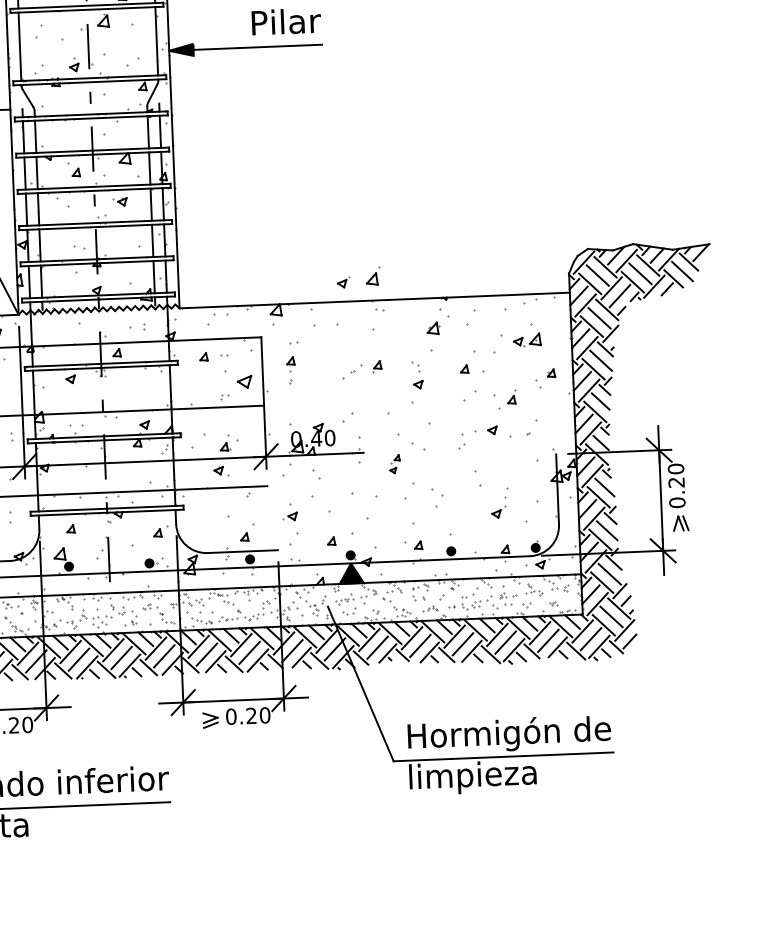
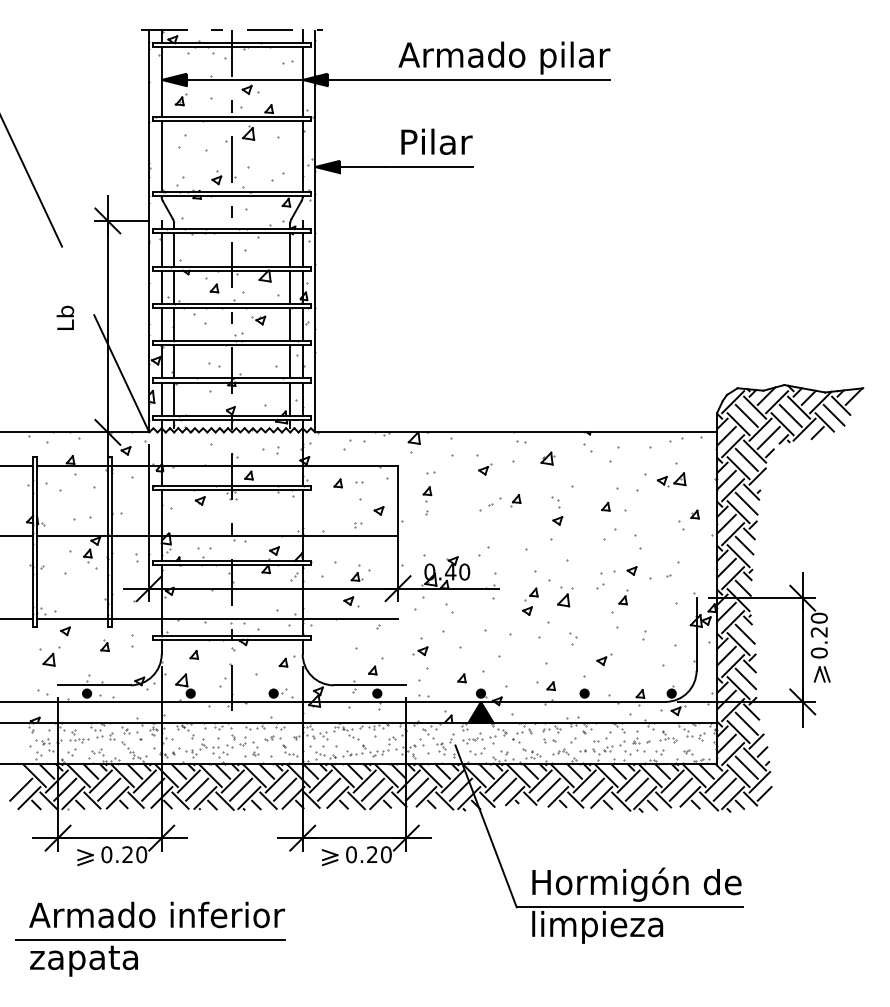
part: (373, 276) -> (565, 597), moved
part: (344, 282) -> (485, 469), moved
part: (433, 328) -> (547, 458), moved
part: (244, 381) -> (378, 510), size x0.62
part: (511, 397) -> (623, 597), moved
part: (395, 464) -> (530, 601), size x1.43
part: (438, 498) -> (573, 638), size x0.62
part: (499, 512) -> (604, 659), moved

